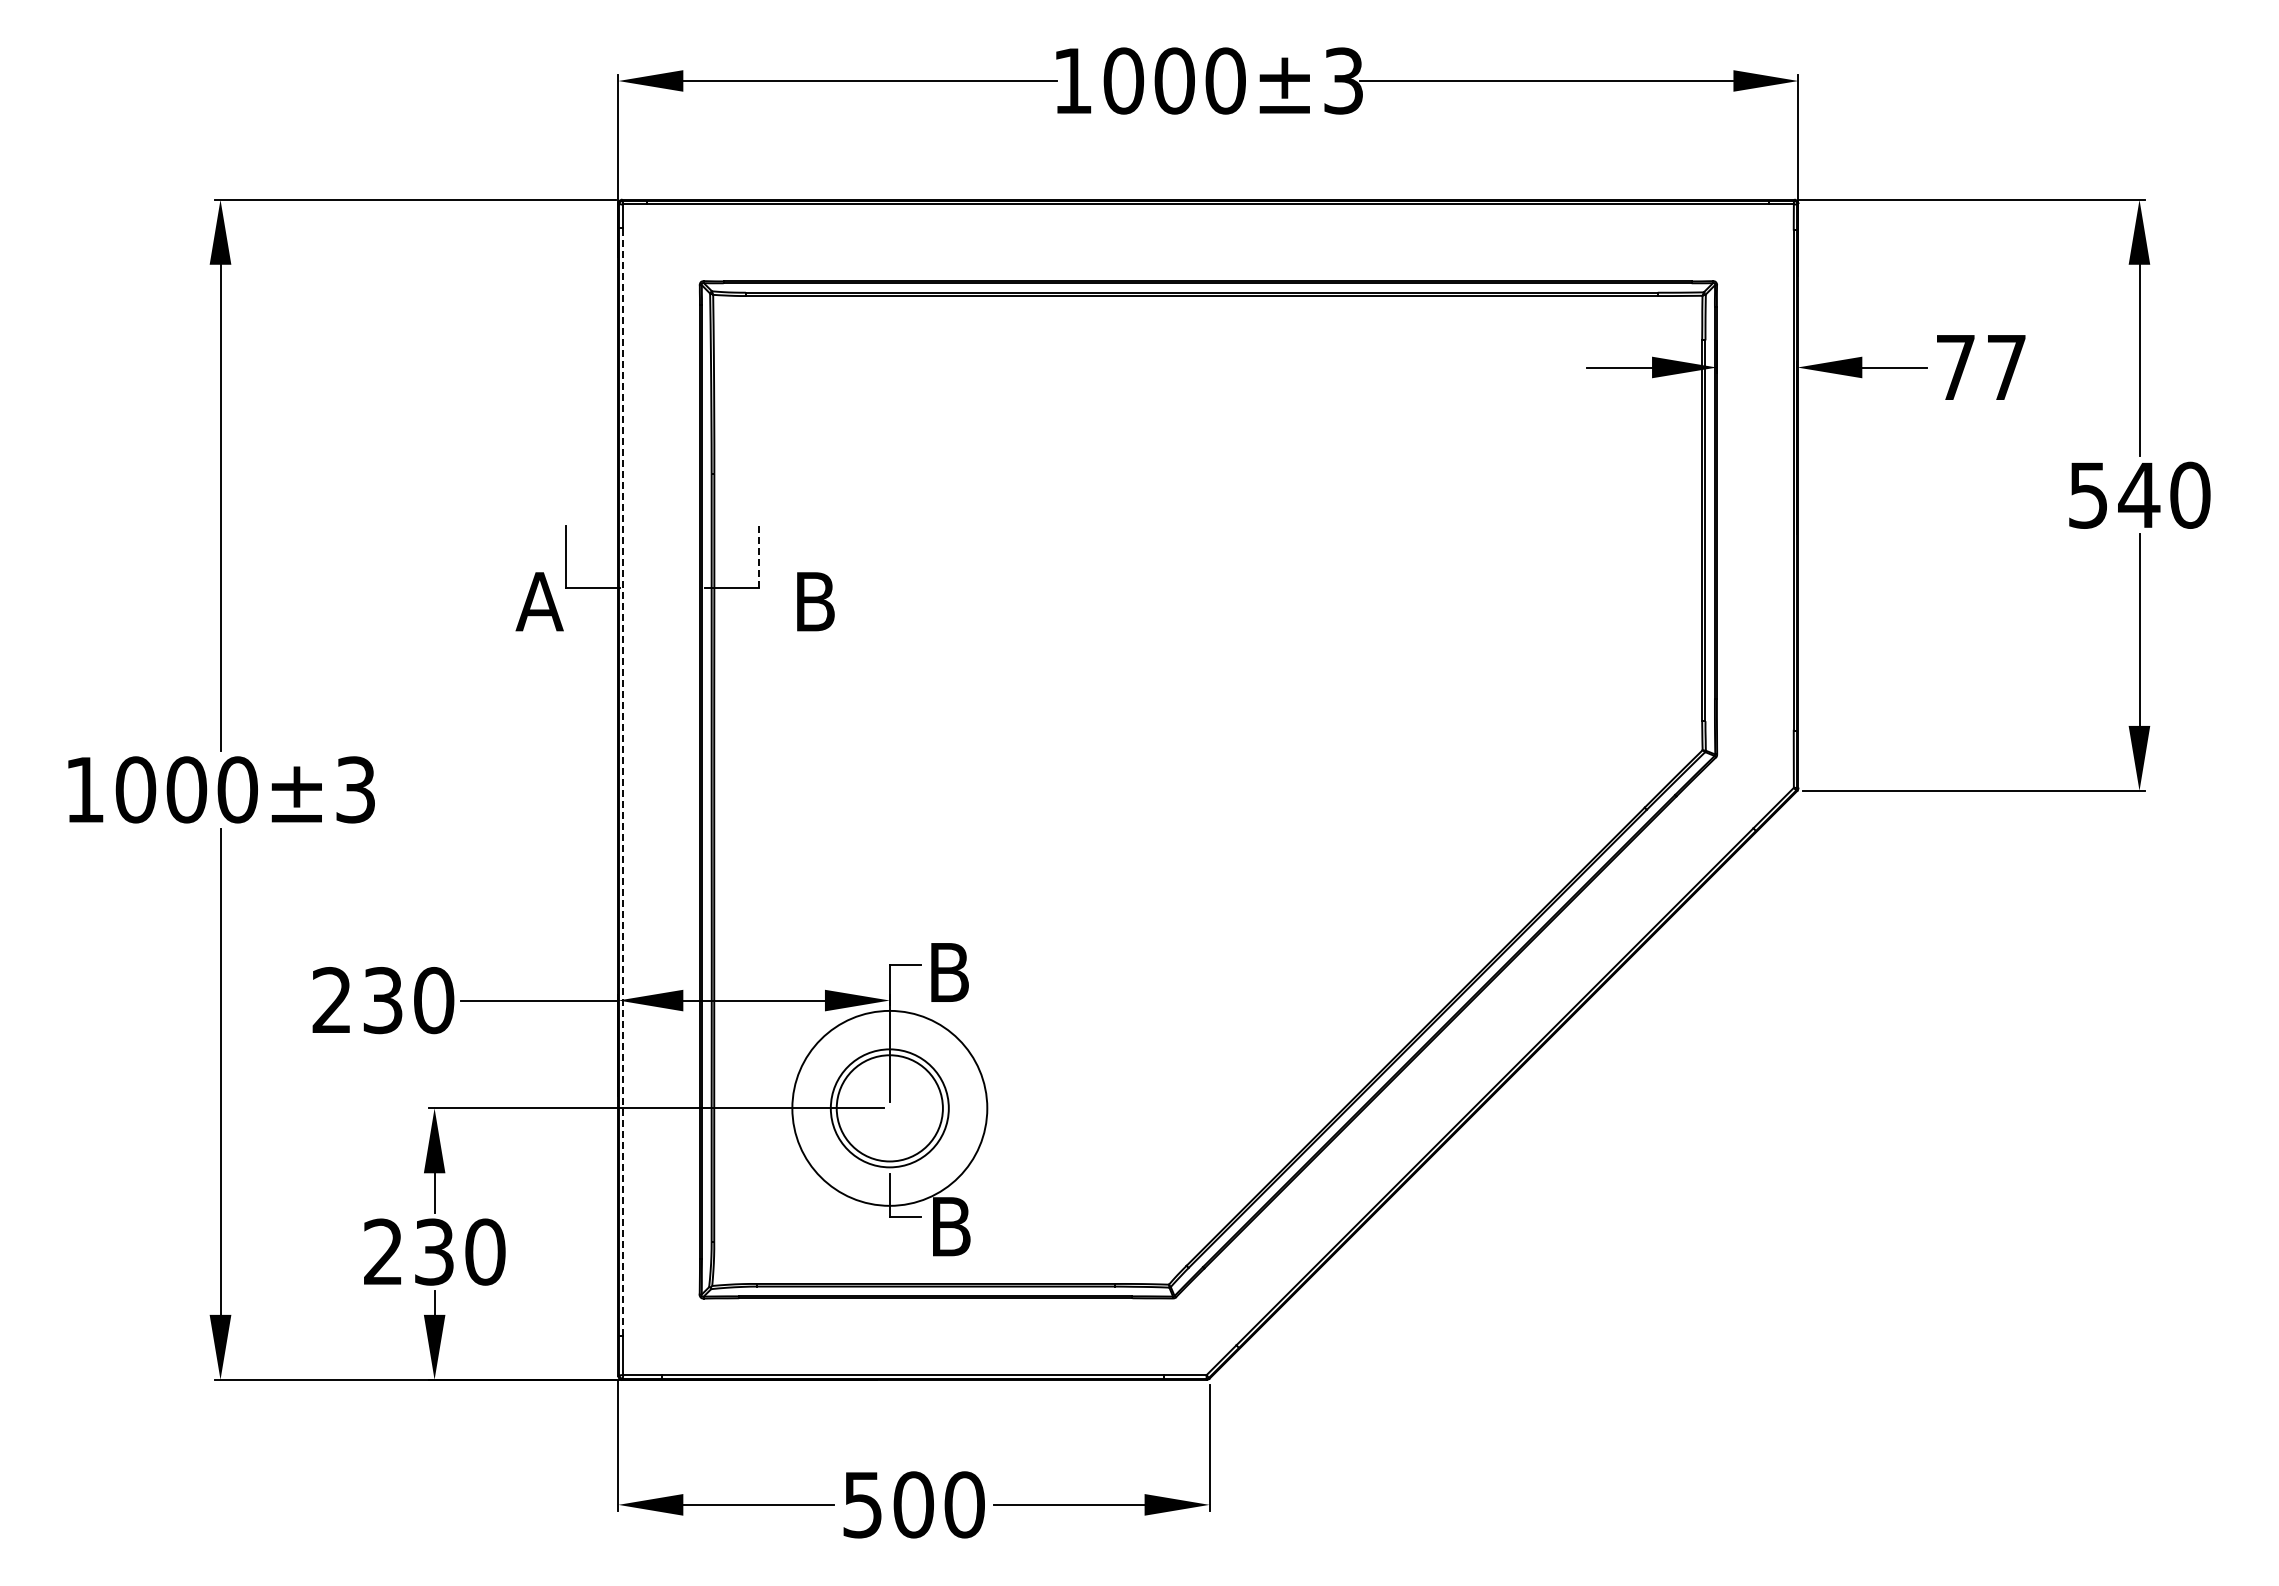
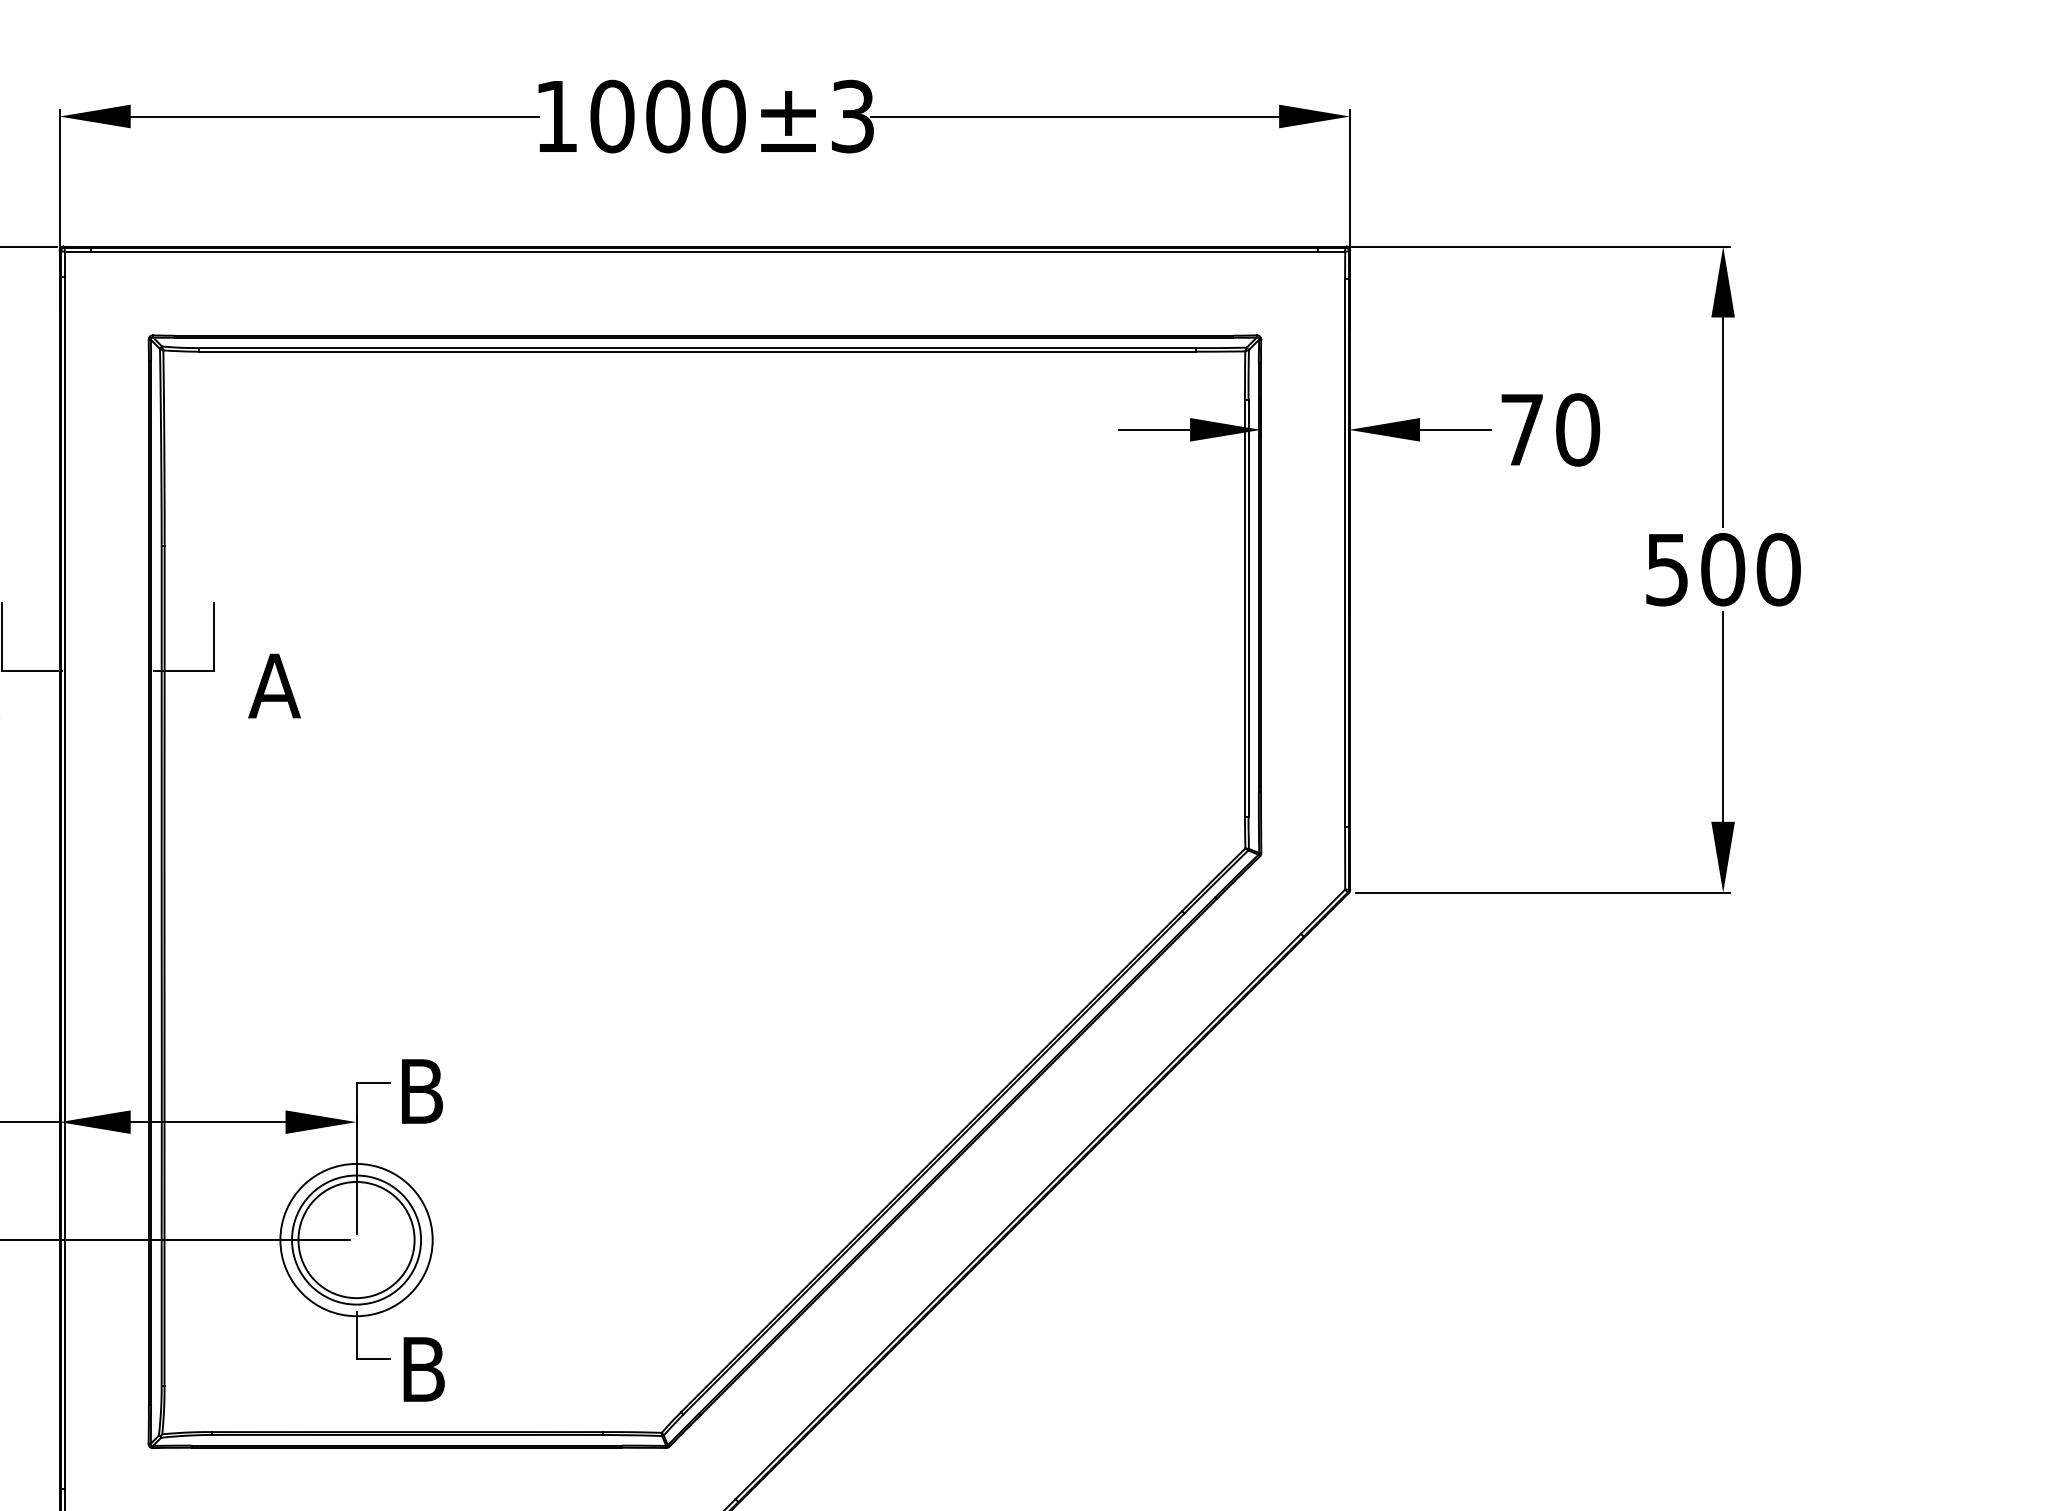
text: (2006, 367) -> (1577, 429), 77 -> 70
text: (2139, 494) -> (1723, 568), 540 -> 500
line: (759, 556) -> (214, 636), dashed -> solid
text: (814, 601) -> (274, 685), B -> A
line: (623, 782) -> (65, 883), dashed -> solid
circle: (889, 1108) -> (356, 1240), size x0.71

